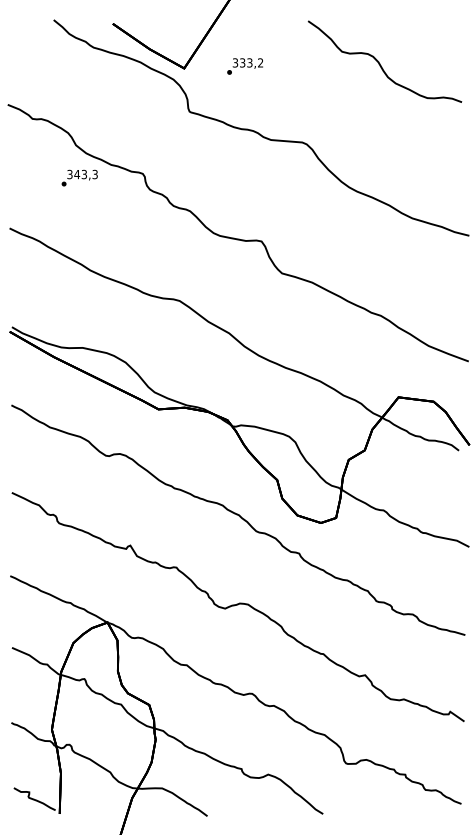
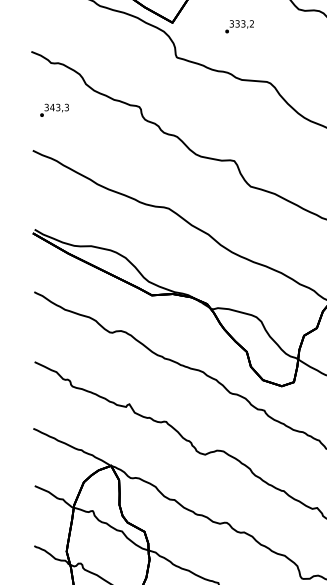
text: (244, 66) -> (239, 26), moved
text: (79, 177) -> (54, 109), moved

